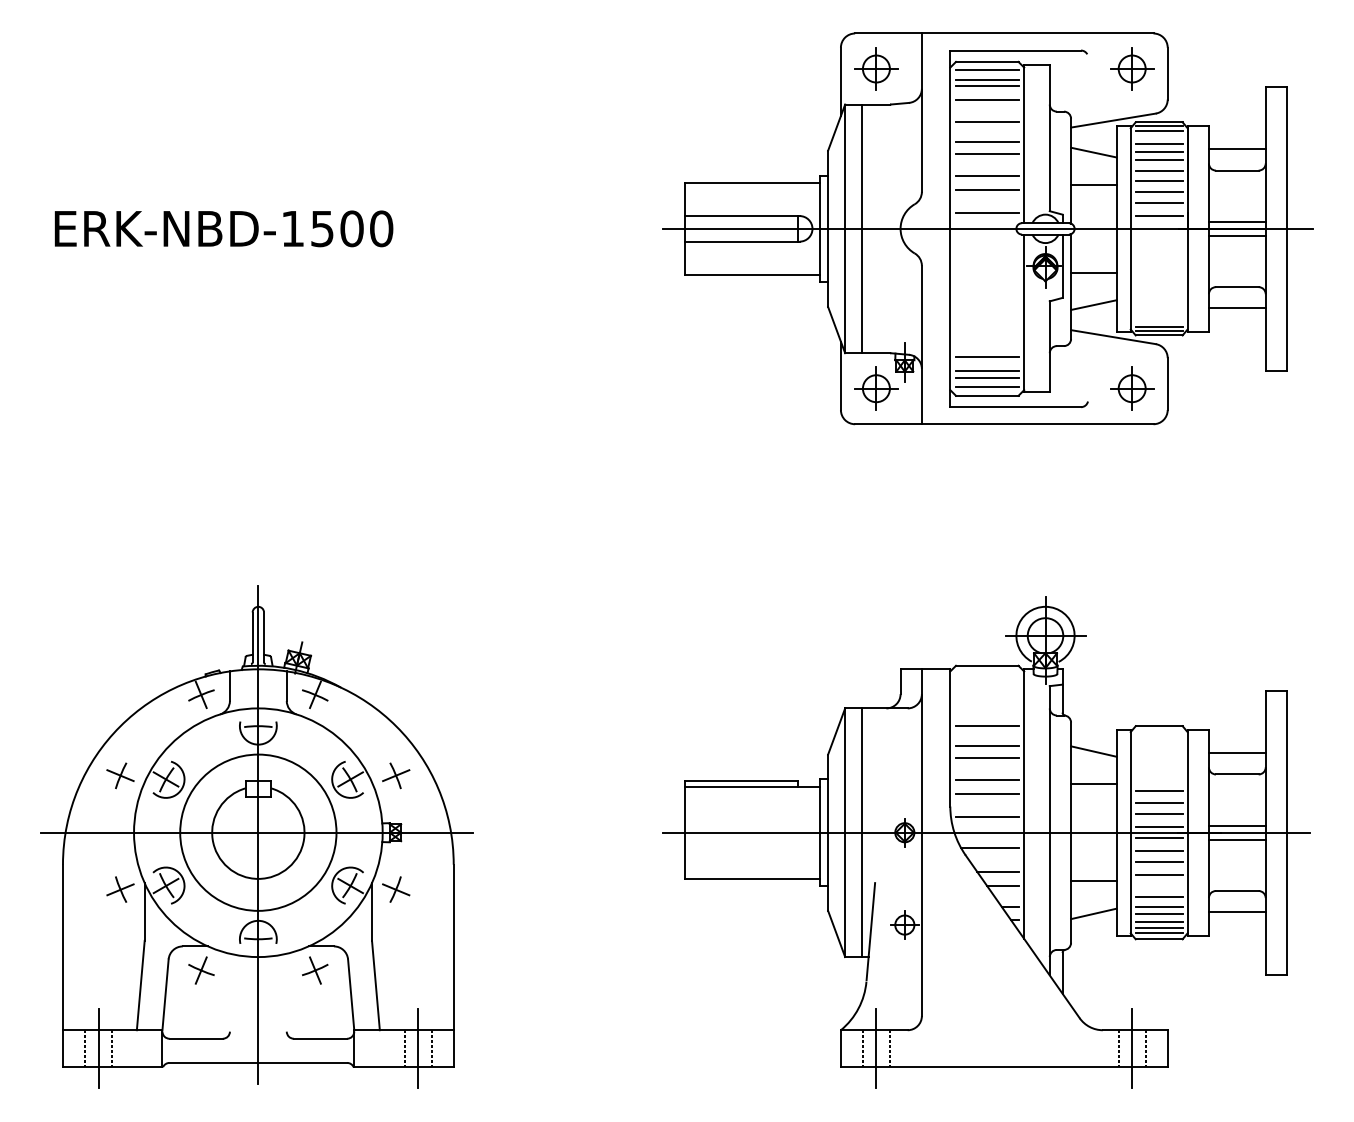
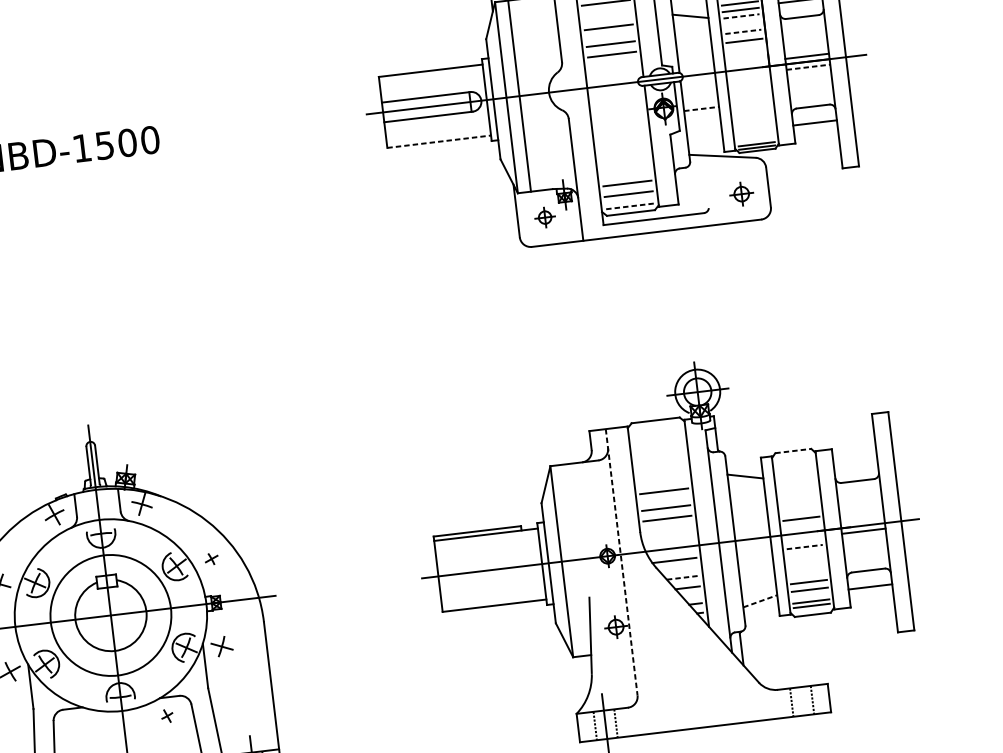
line: (987, 141) -> (607, 17), removed
line: (1159, 160) -> (741, 16), solid -> dashed
line: (1158, 170) -> (741, 24), removed
line: (1159, 180) -> (743, 31), solid -> dashed
line: (1093, 184) -> (693, 40), removed
line: (1158, 203) -> (744, 49), removed
line: (987, 213) -> (614, 72), removed
line: (1158, 216) -> (746, 59), removed
line: (1237, 235) -> (808, 66), solid -> dashed
line: (1093, 273) -> (701, 109), solid -> dashed
line: (752, 275) -> (439, 142), solid -> dashed
line: (1093, 304) -> (704, 133), removed
line: (987, 378) -> (629, 199), removed
line: (987, 387) -> (630, 206), solid -> dashed
part: (876, 388) -> (545, 217), size x0.6
part: (1132, 388) -> (741, 194), size x0.7
line: (987, 726) -> (661, 467), removed
line: (1159, 726) -> (793, 451), solid -> dashed
line: (987, 745) -> (663, 481), removed
line: (1236, 753) -> (855, 464), removed
part: (396, 775) -> (211, 558), size x0.6
line: (1093, 784) -> (748, 501), removed
line: (1158, 790) -> (798, 500), removed
line: (1158, 803) -> (799, 510), removed
line: (987, 817) -> (669, 536), removed
line: (1236, 825) -> (861, 520), removed
line: (1158, 827) -> (802, 528), removed
line: (862, 832) -> (575, 559), removed
line: (1158, 838) -> (803, 537), removed
line: (921, 843) -> (621, 562), solid -> dashed
line: (1159, 851) -> (805, 547), solid -> dashed
line: (1158, 862) -> (805, 555), removed
line: (997, 871) -> (682, 577), solid -> dashed
line: (1158, 874) -> (806, 565), removed
line: (1093, 881) -> (757, 576), removed
line: (1094, 913) -> (760, 600), solid -> dashed
line: (1158, 914) -> (810, 595), removed
line: (1158, 932) -> (811, 609), removed
part: (201, 970) -> (79, 726), removed
part: (315, 970) -> (167, 716), size x0.6
line: (1132, 1048) -> (802, 701), removed

